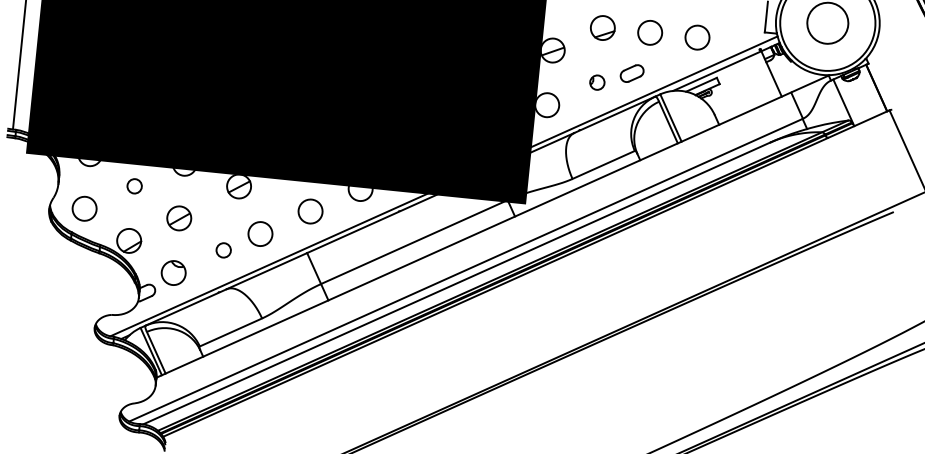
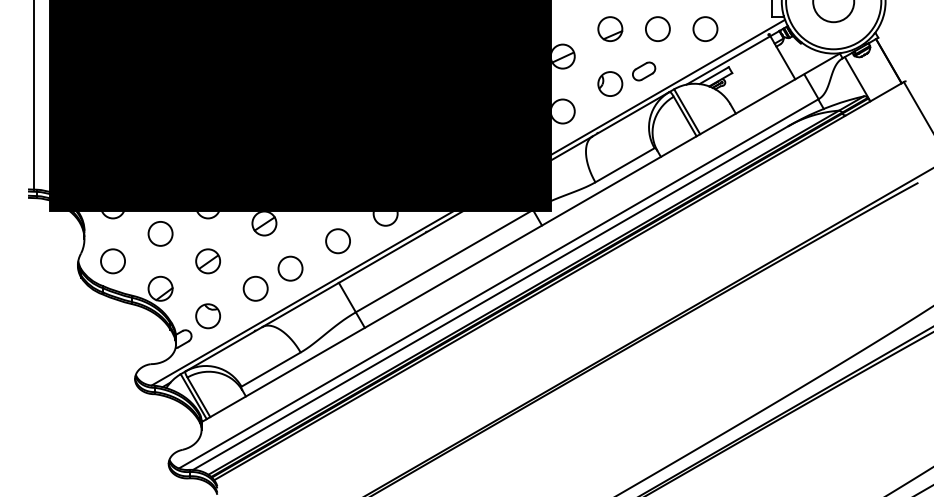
part: (597, 82) -> (610, 83), size x1.67
circle: (134, 185) -> (160, 233), size x1.67
circle: (223, 250) -> (255, 288), size x1.67

